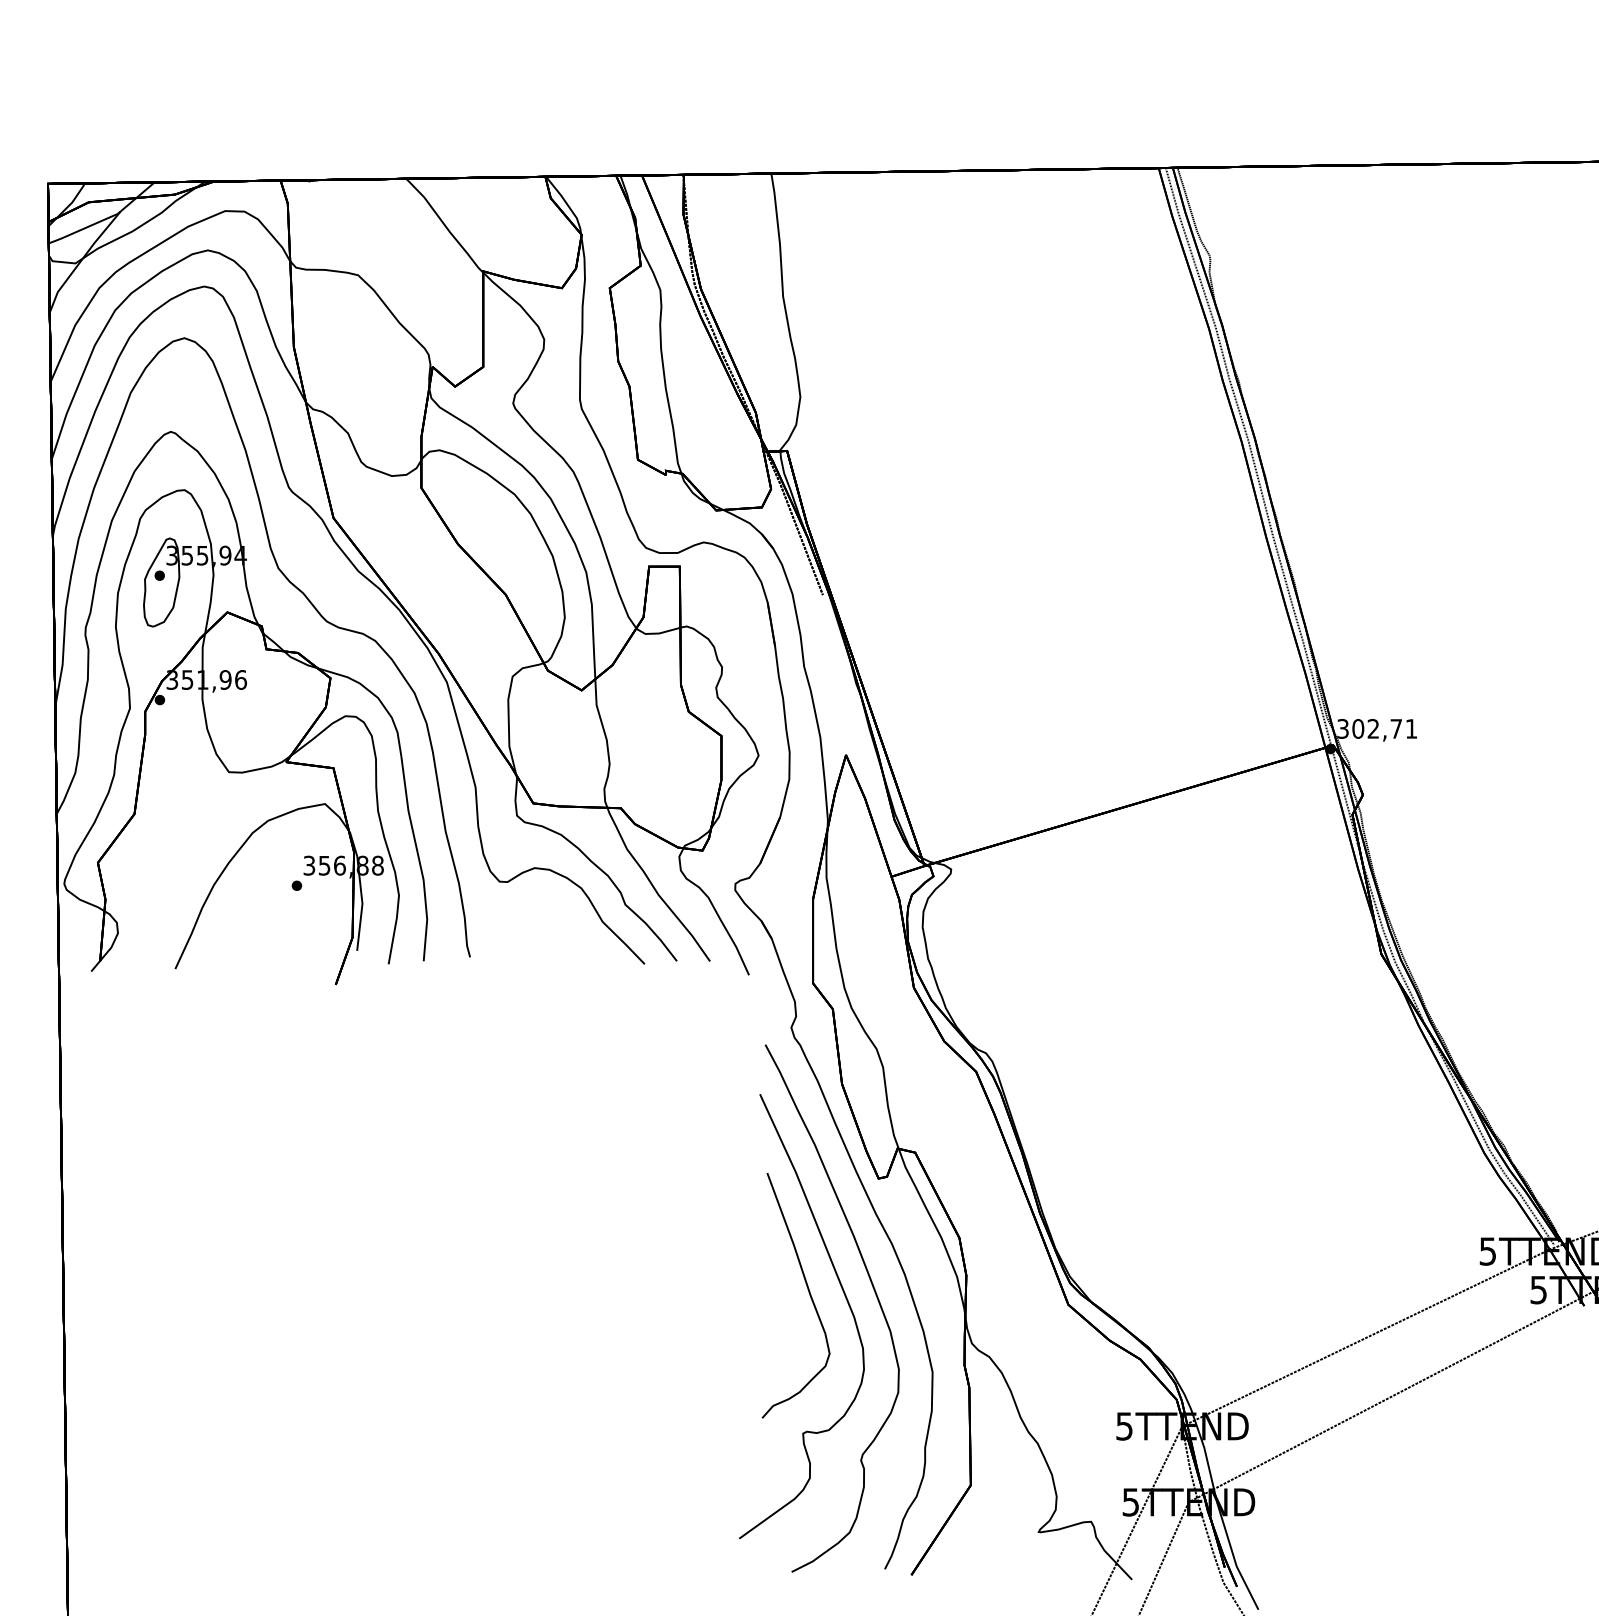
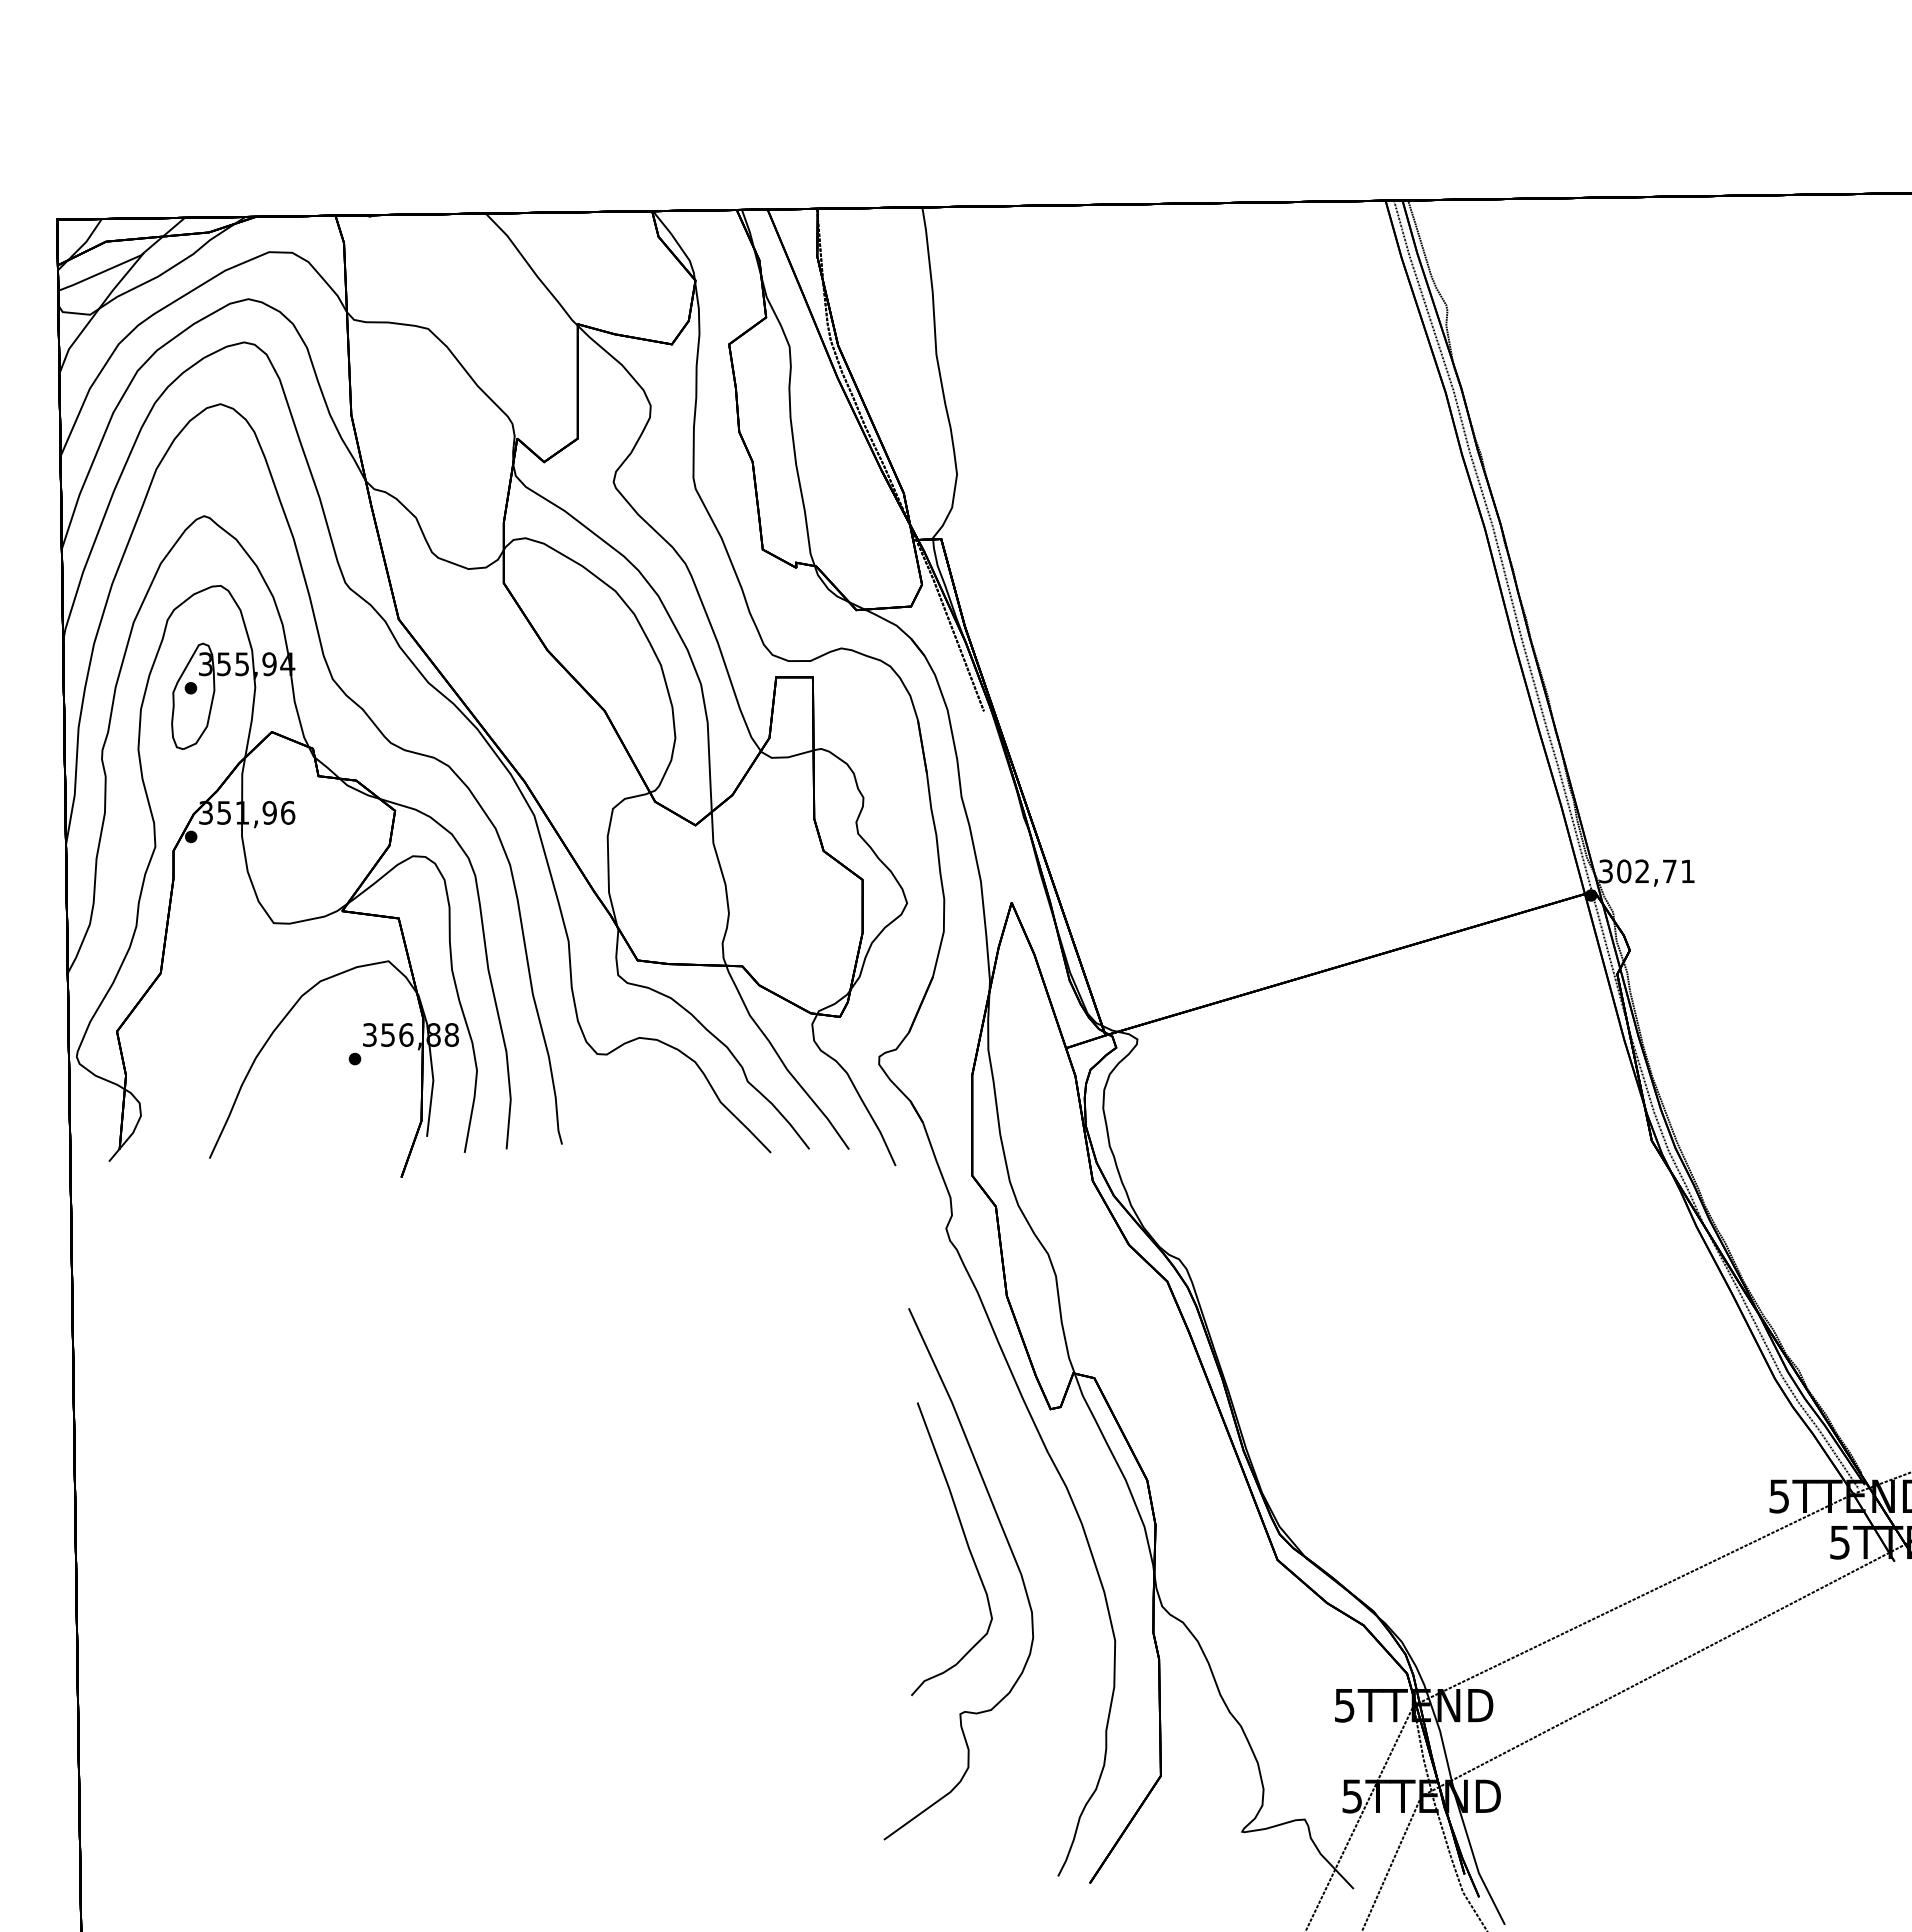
part: (873, 1290) -> (1044, 1542), removed

